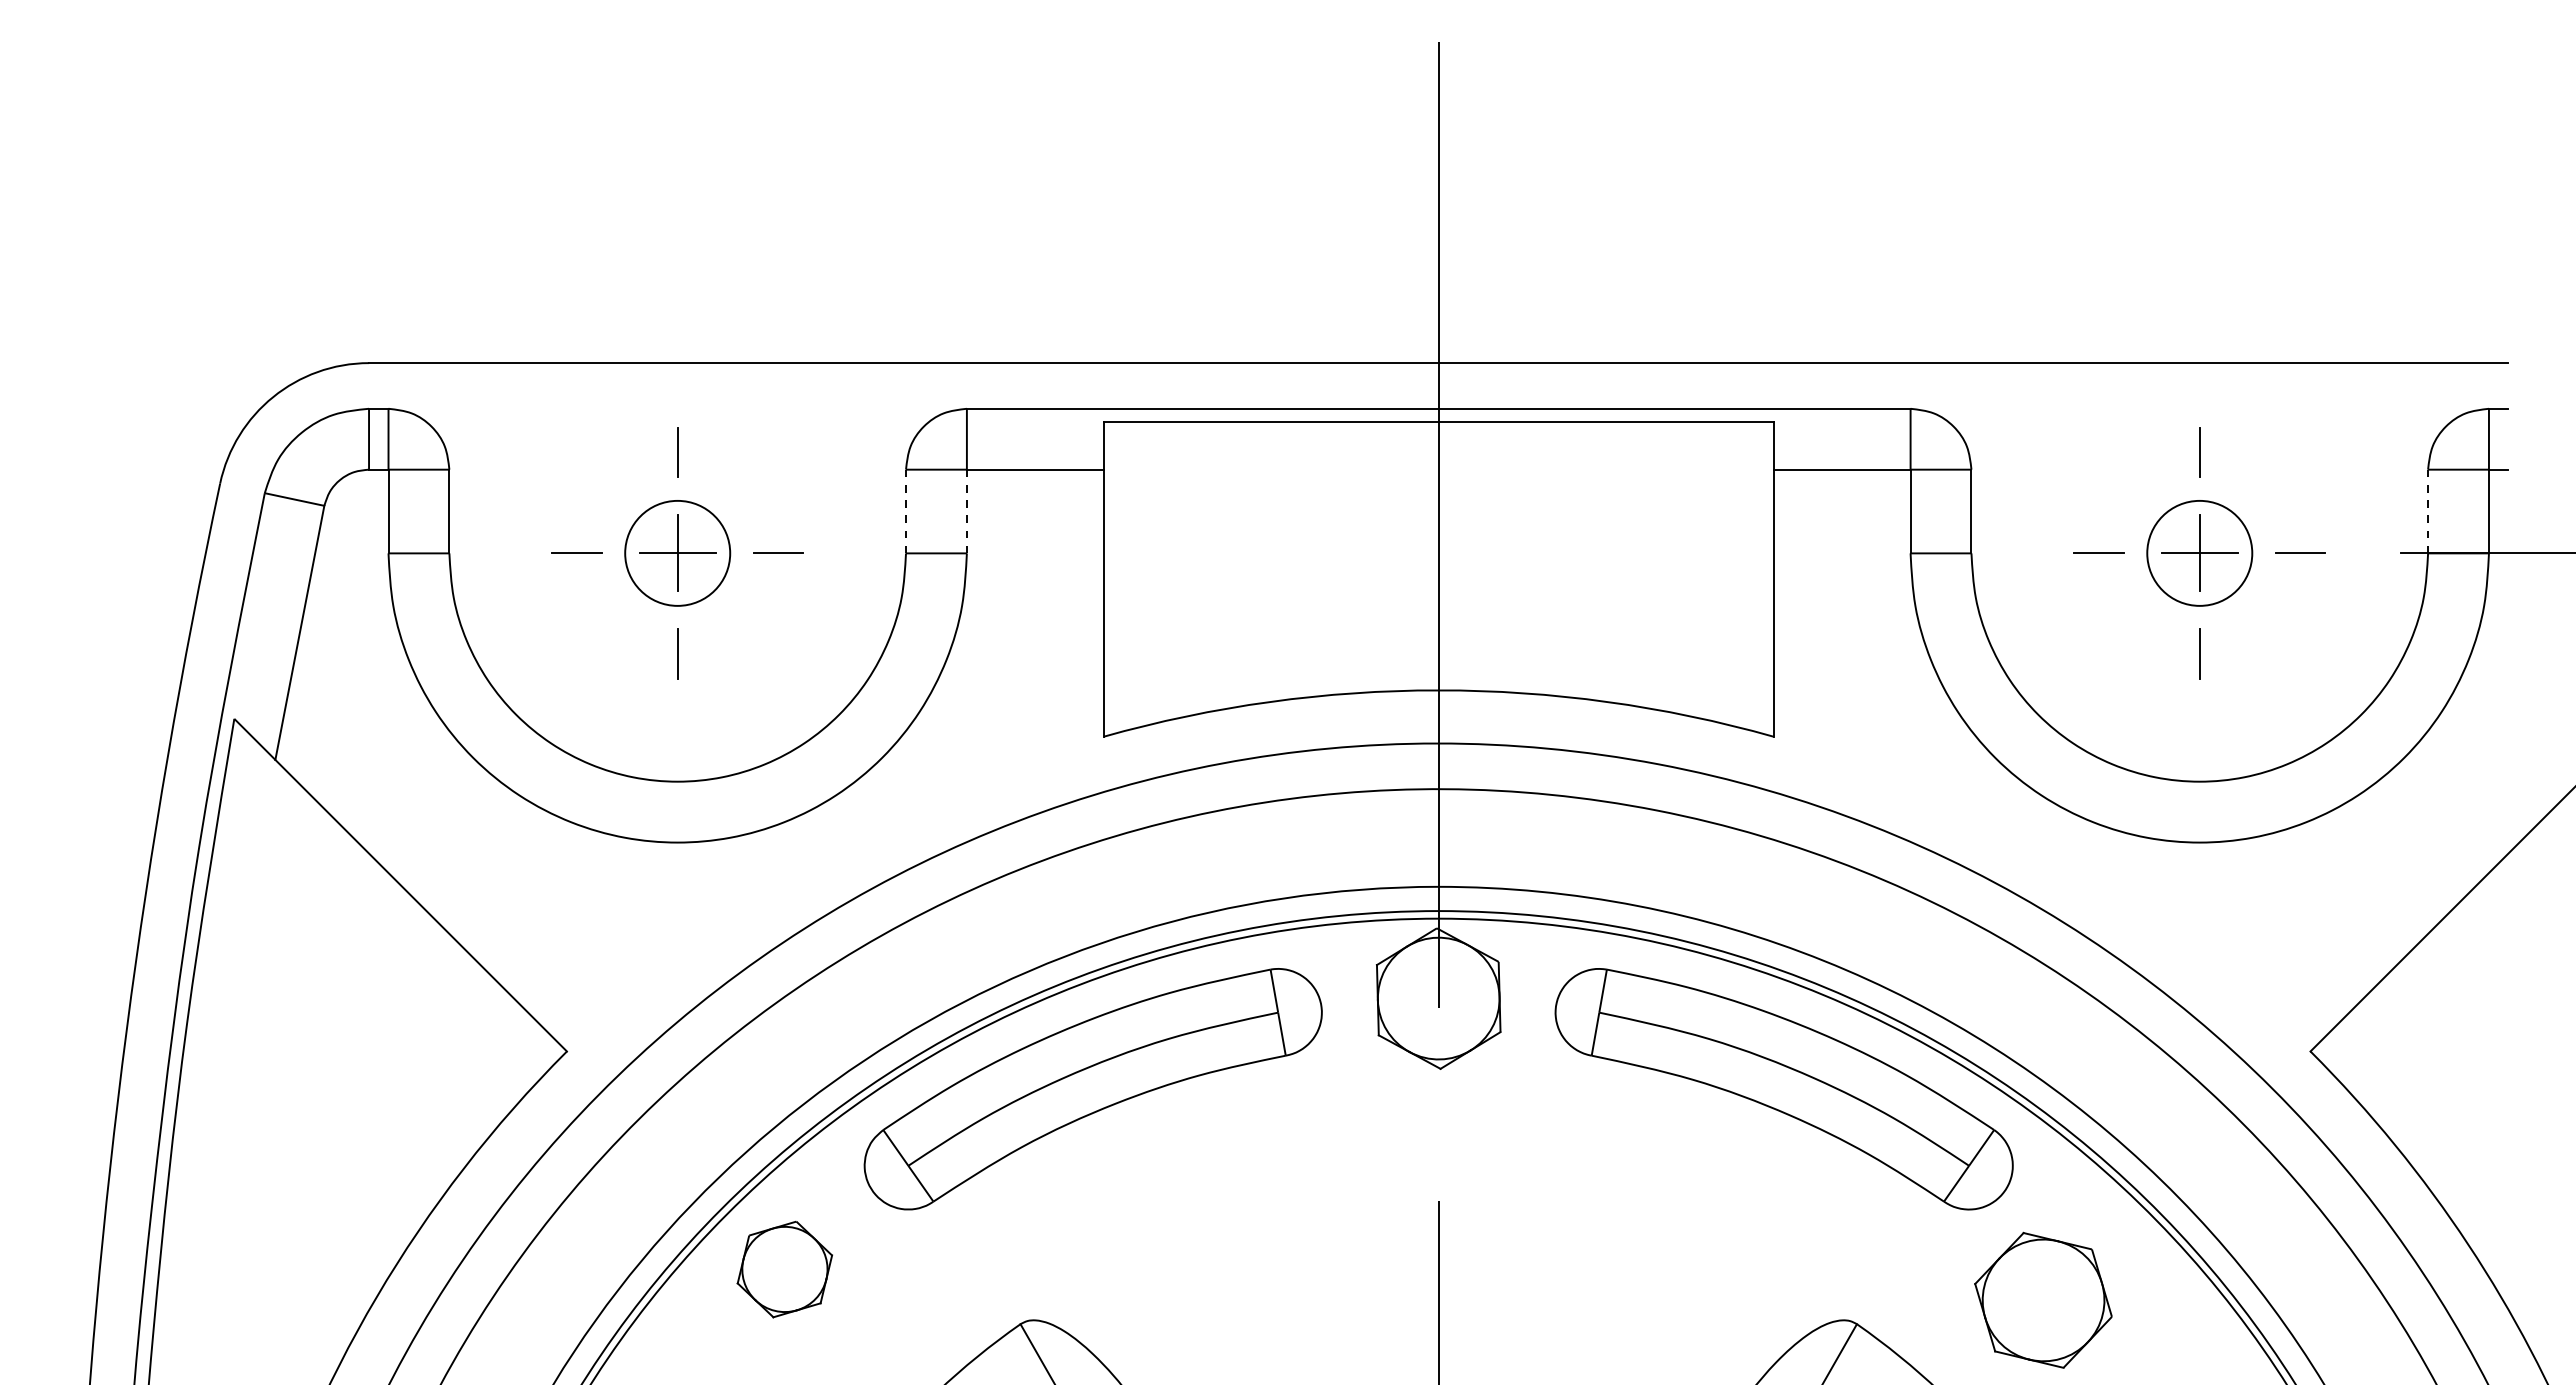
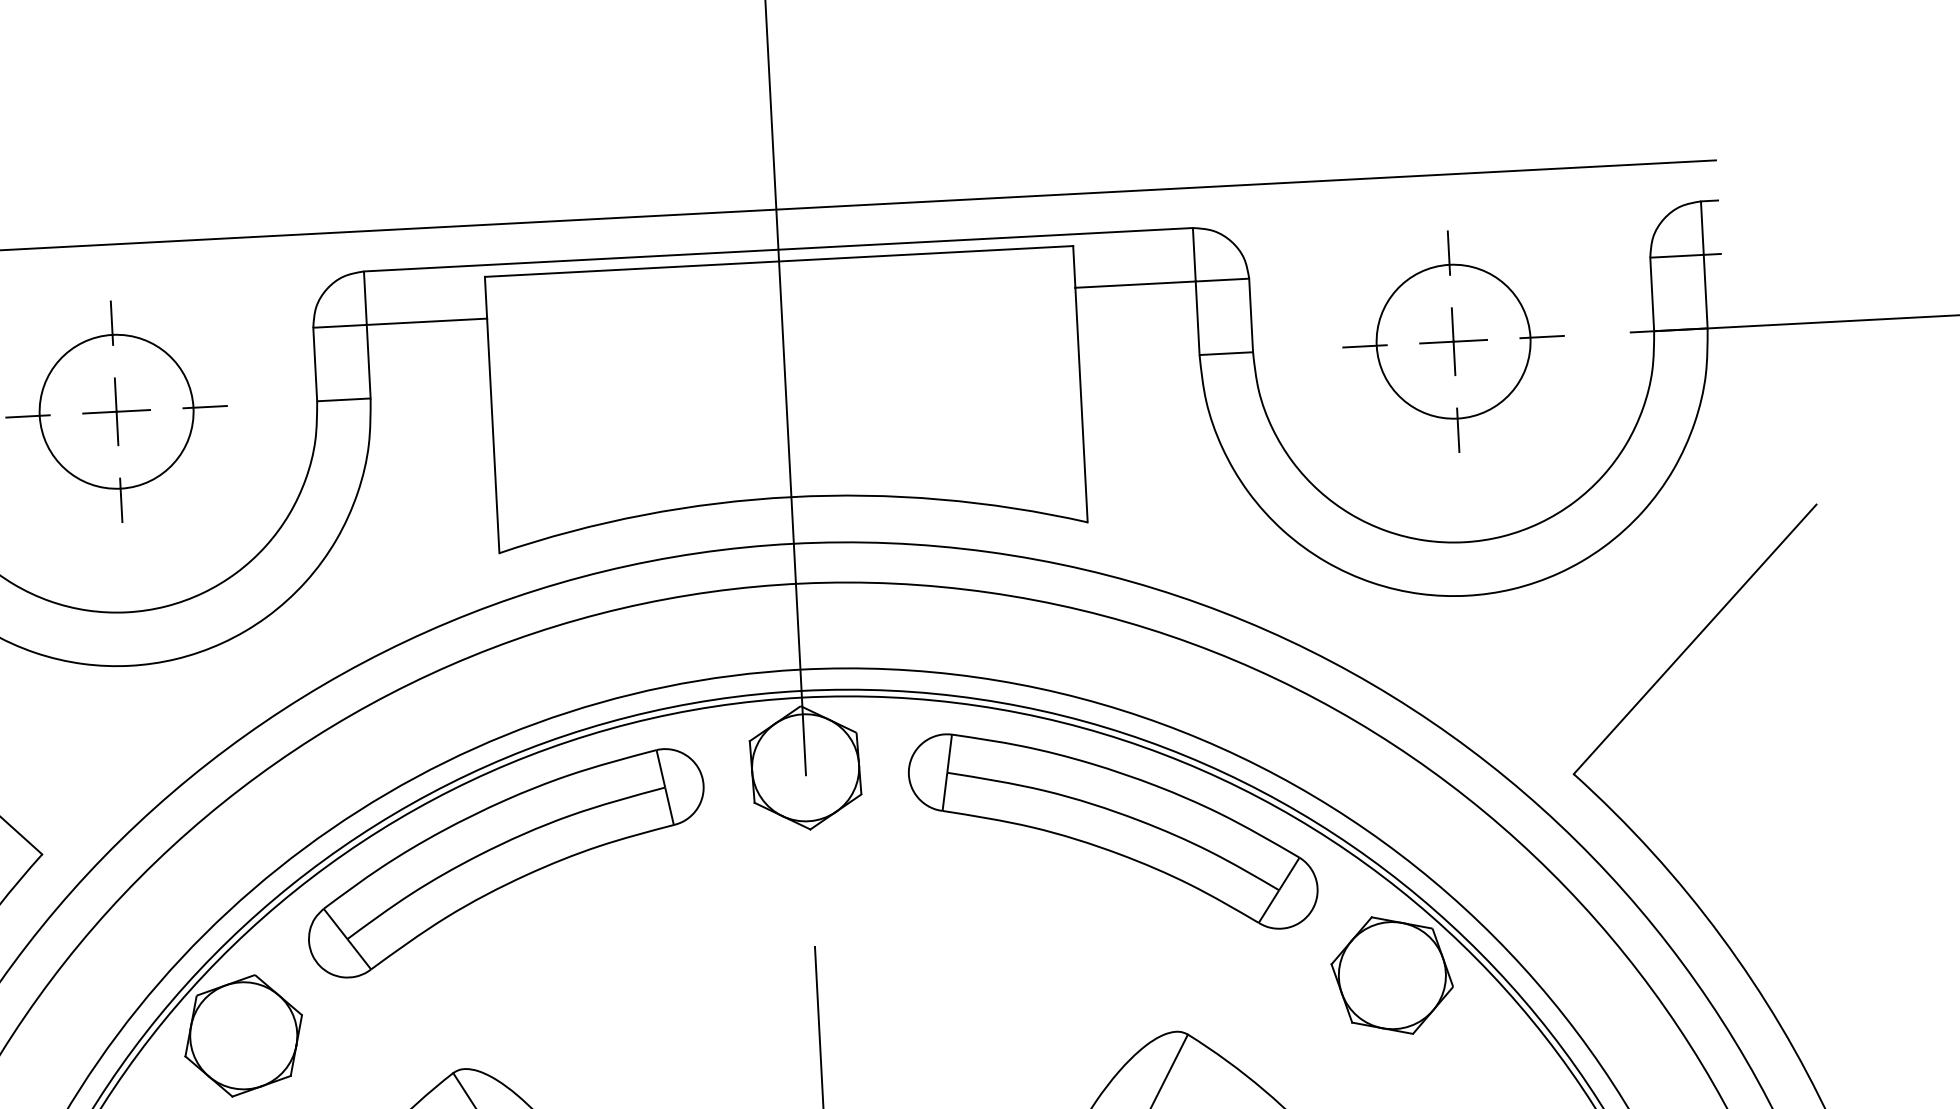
line: (906, 511) -> (315, 364), dashed -> solid
line: (966, 511) -> (368, 361), dashed -> solid
line: (2428, 511) -> (1652, 294), dashed -> solid
circle: (677, 552) -> (116, 411), size x1.67
circle: (2199, 552) -> (1453, 340), size x1.67
part: (784, 1269) -> (243, 1035), size x1.43
part: (2043, 1299) -> (1392, 974), moved

